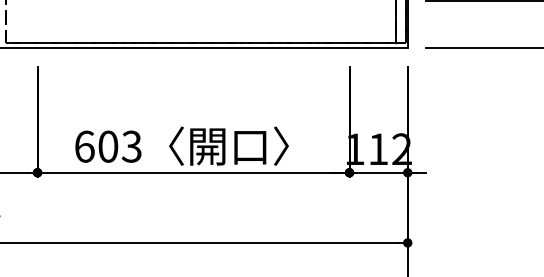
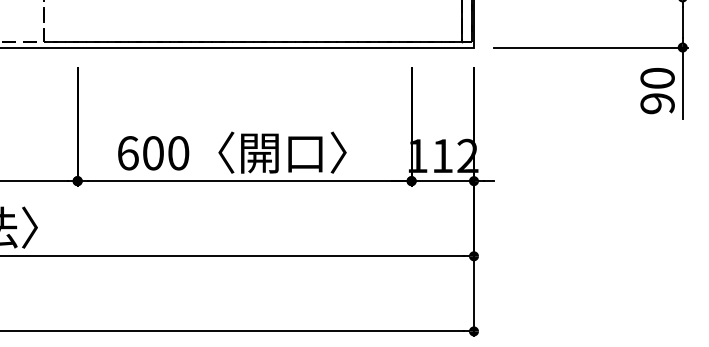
text: (131, 146) -> (178, 153), 603 -> 600

